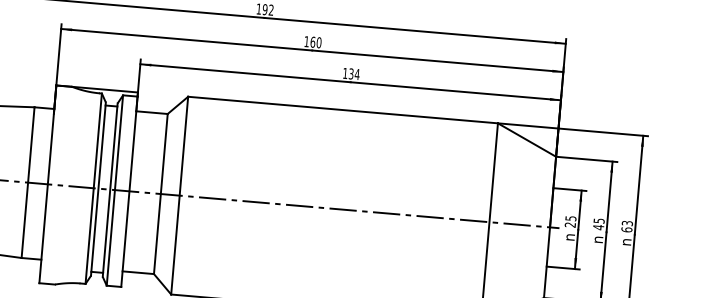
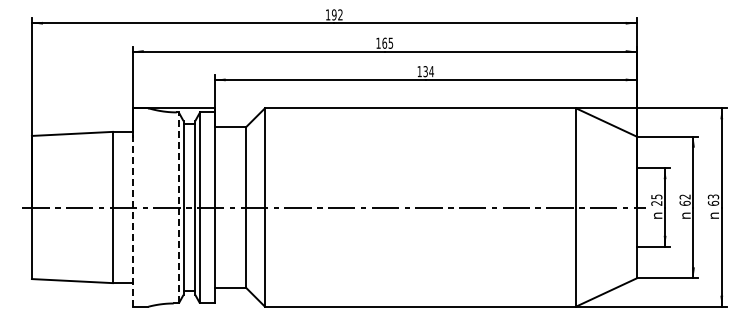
text: (318, 41) -> (390, 42), 160 -> 165
line: (47, 184) -> (132, 207), solid -> dashed
line: (93, 188) -> (178, 207), solid -> dashed
text: (598, 224) -> (684, 200), 45 -> 62

